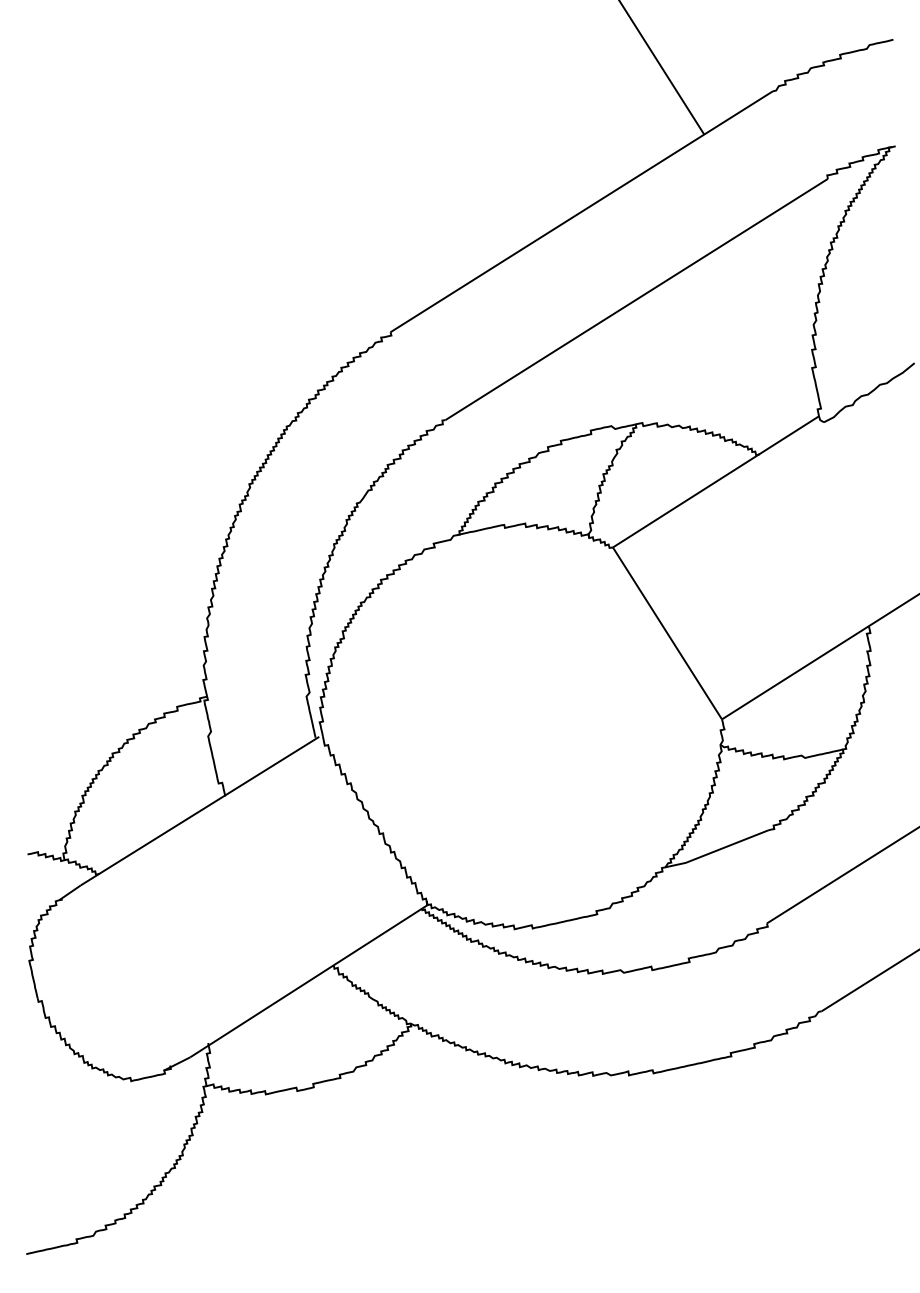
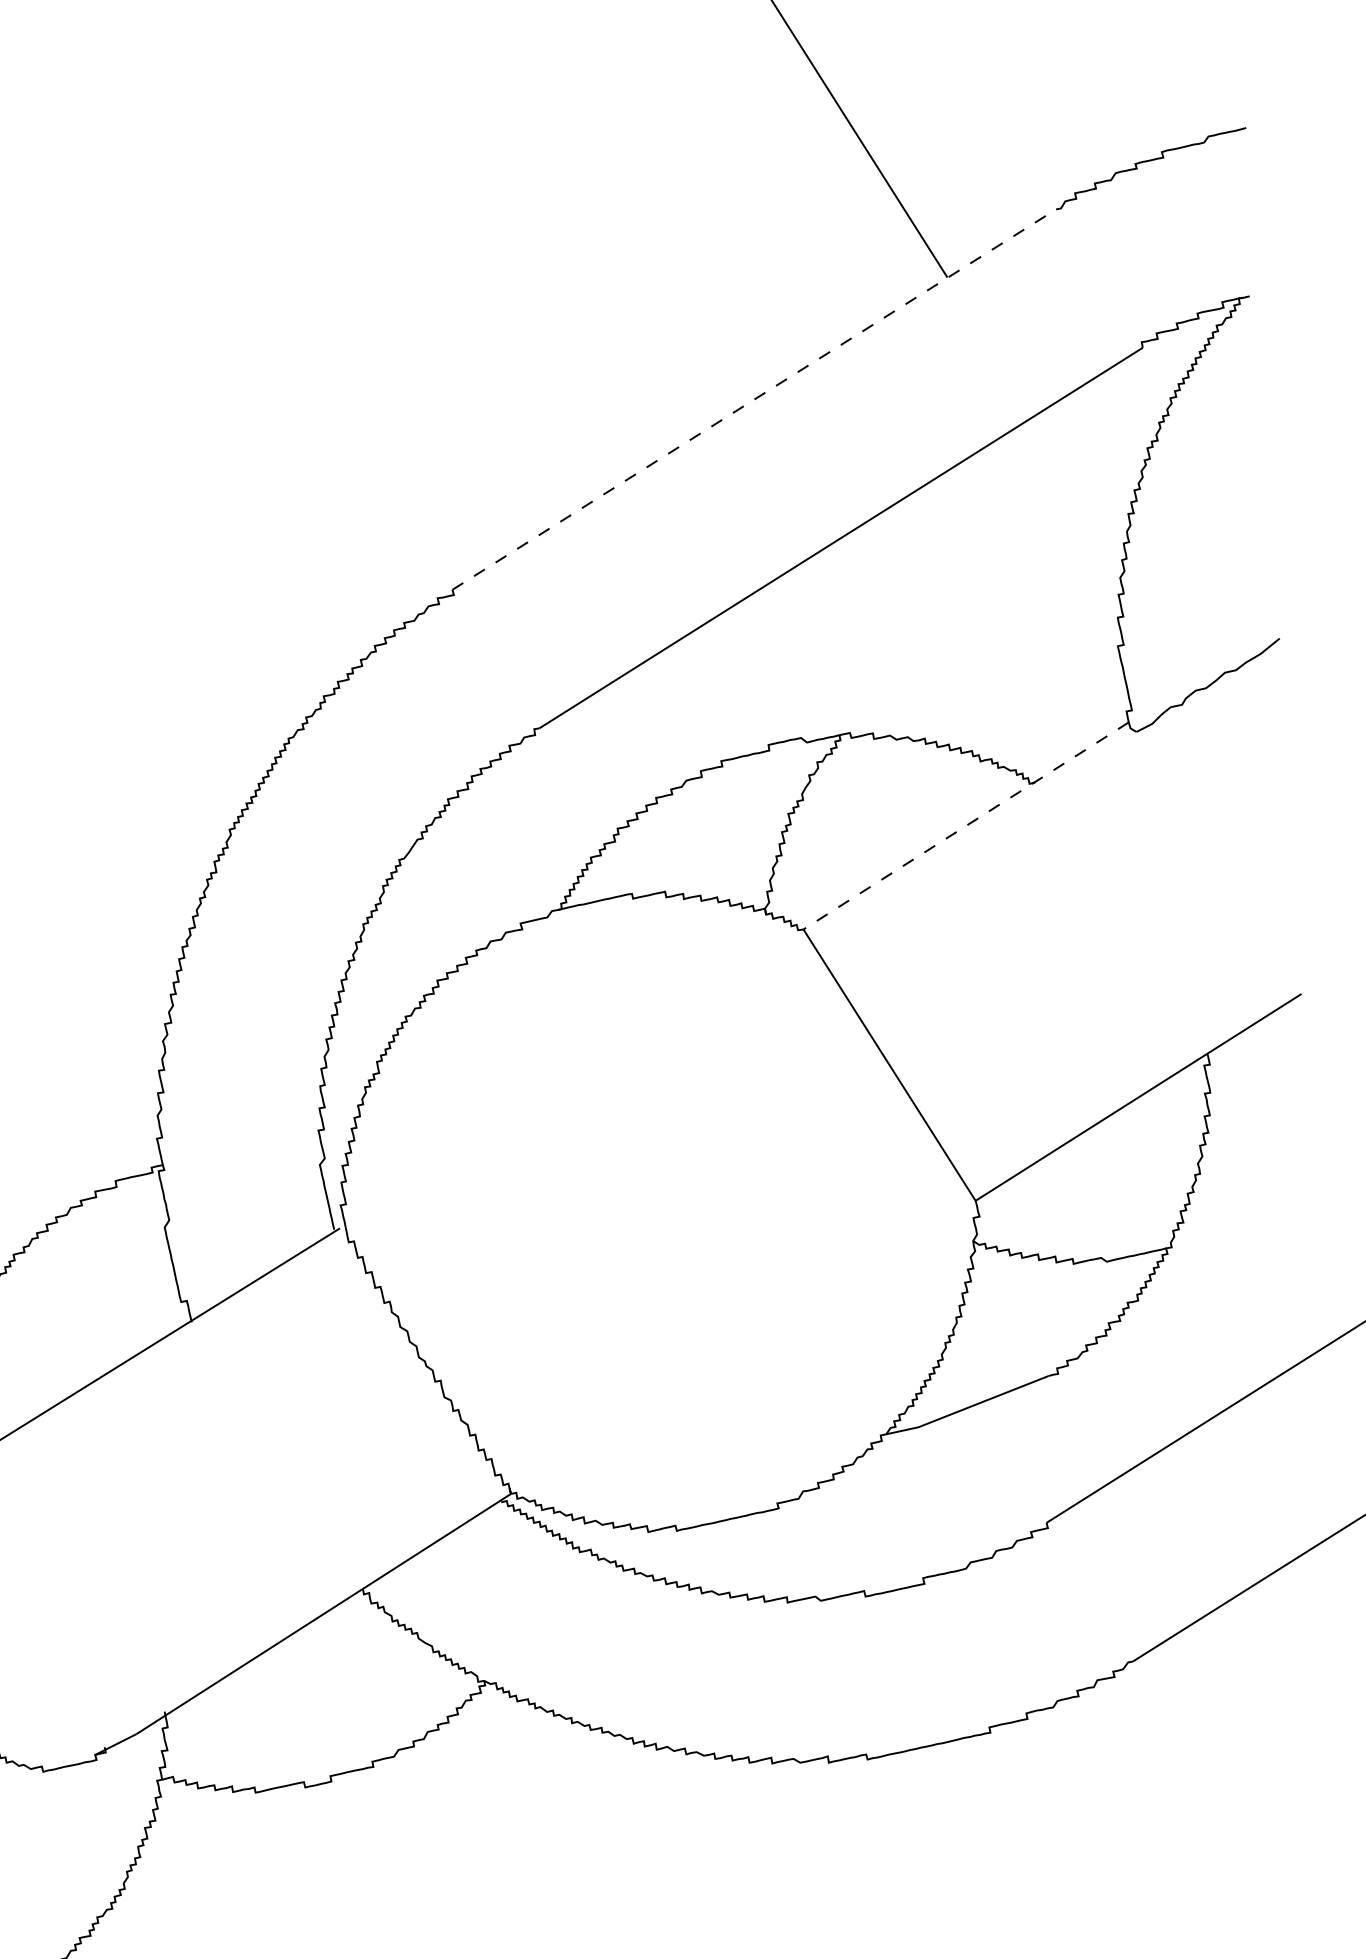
line: (582, 211) -> (755, 399), solid -> dashed
line: (715, 482) -> (965, 826), solid -> dashed

